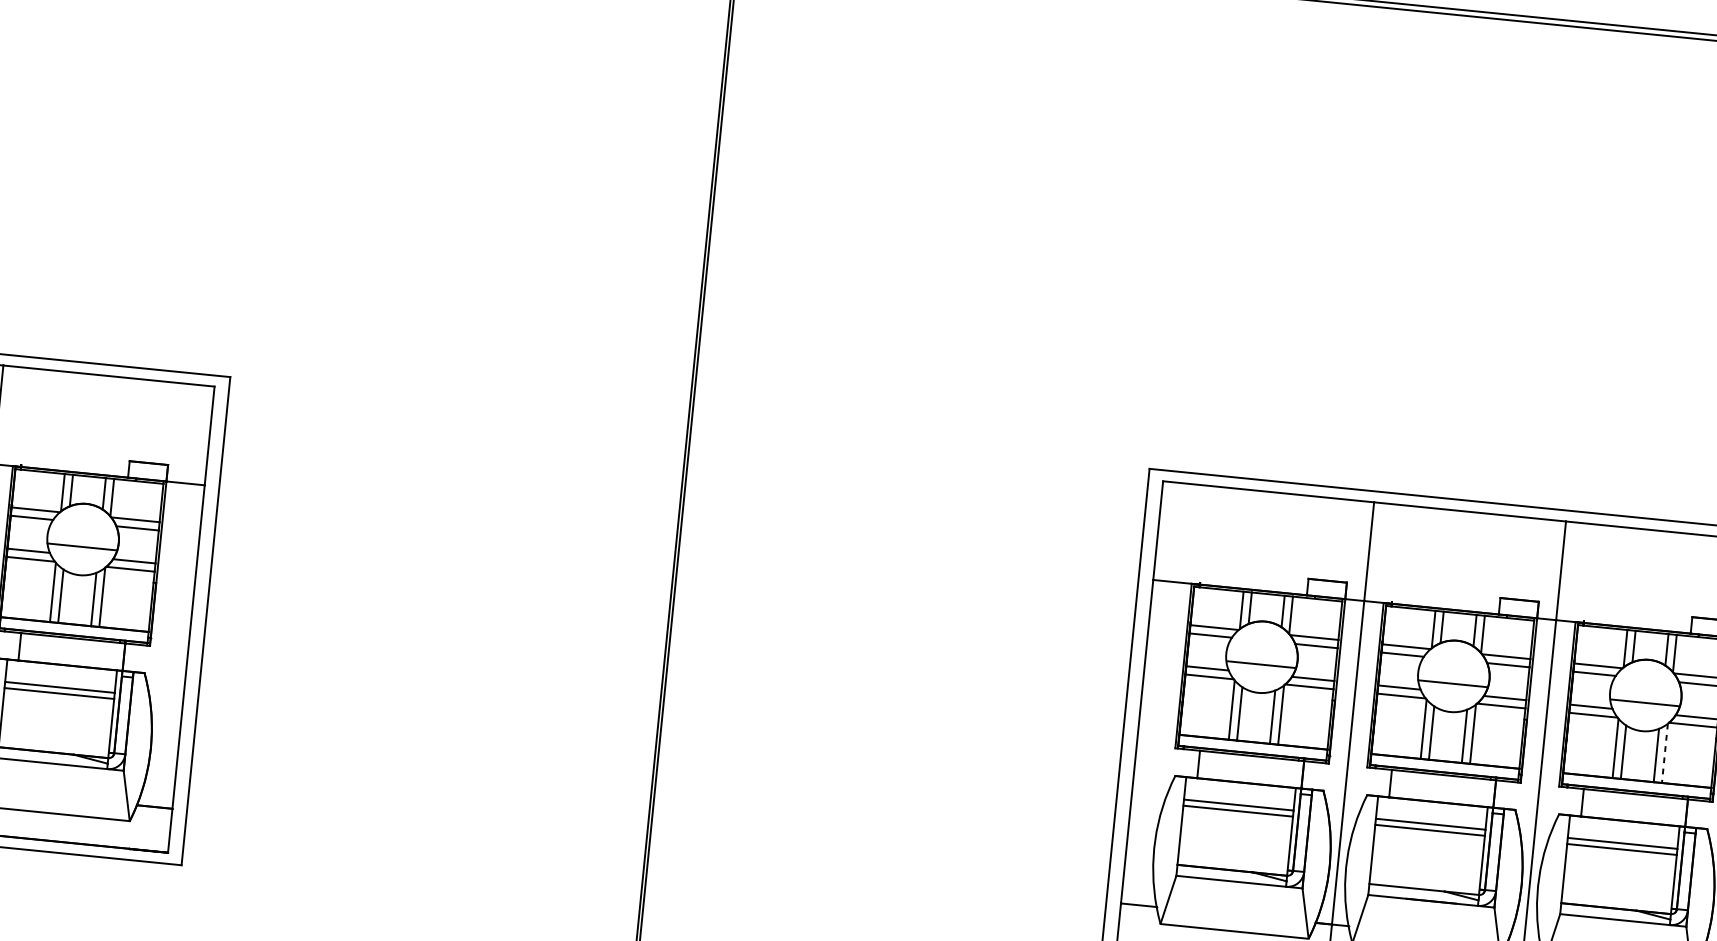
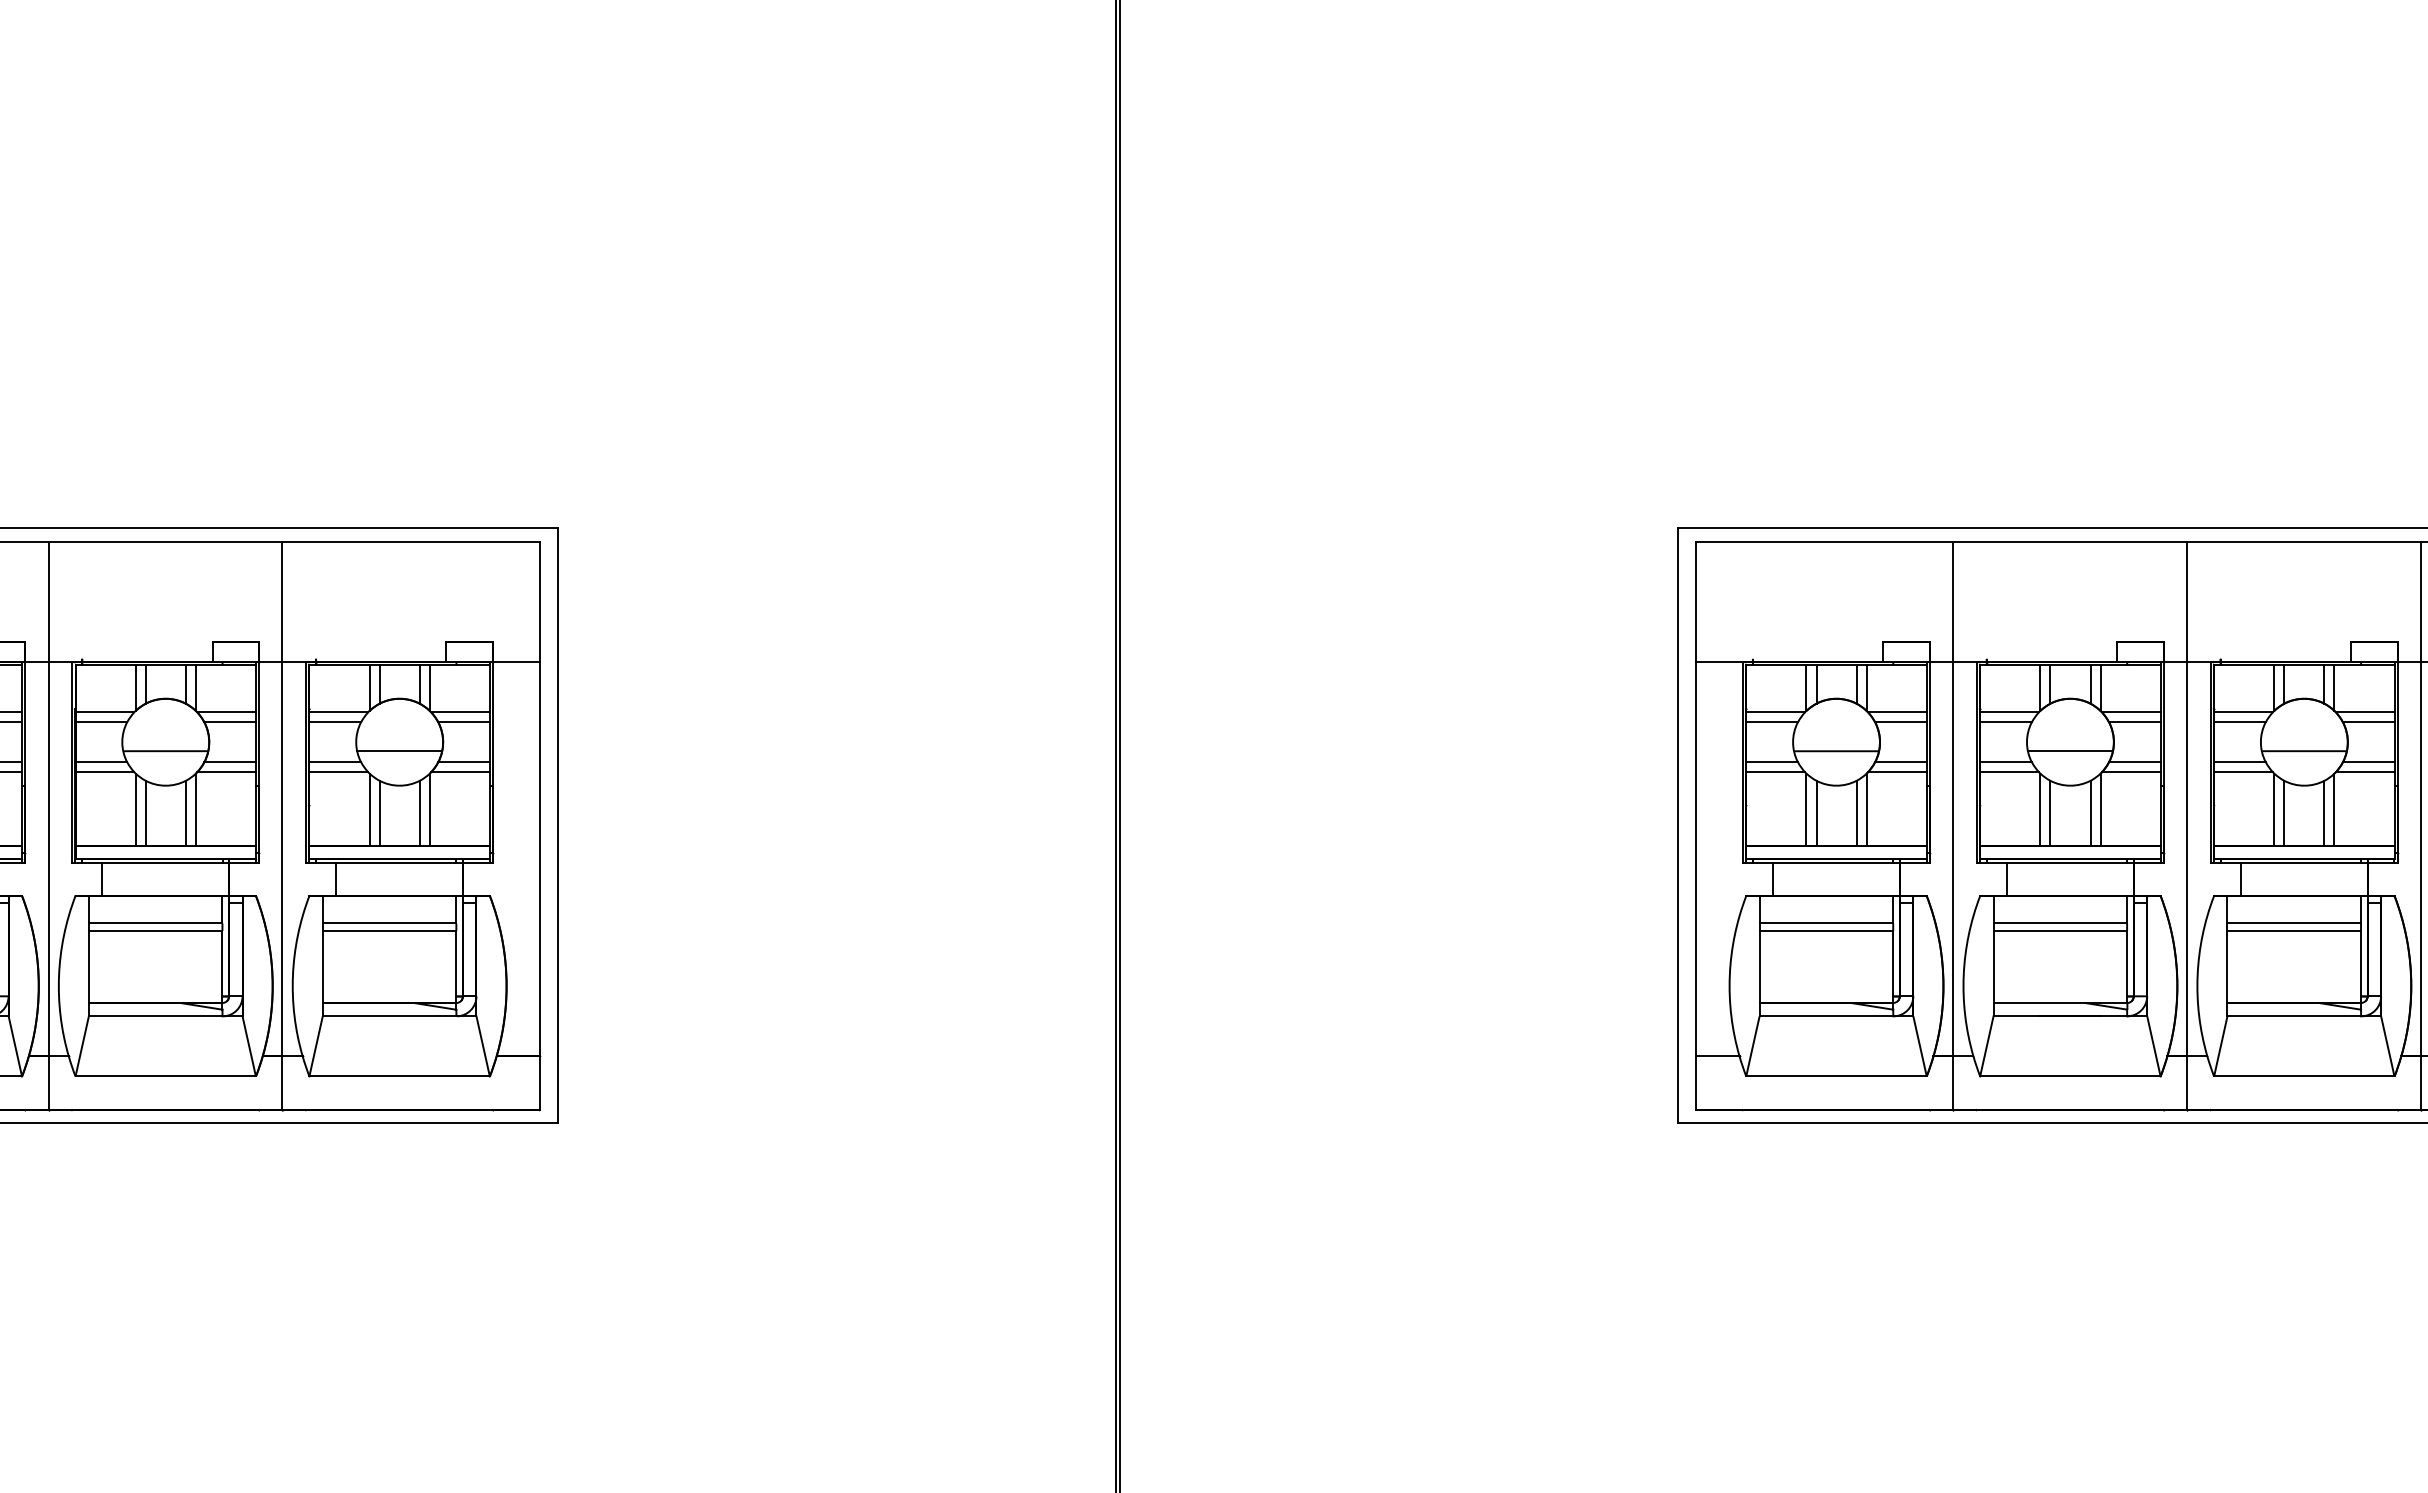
line: (1664, 754) -> (2334, 810), dashed -> solid

